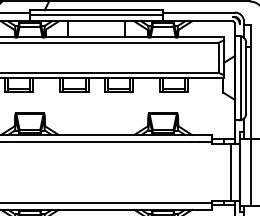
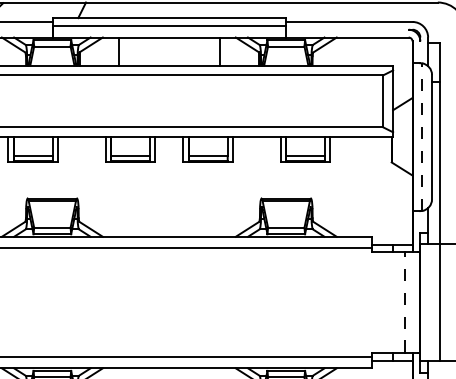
line: (240, 77) -> (422, 135), solid -> dashed
line: (230, 172) -> (404, 302), solid -> dashed

